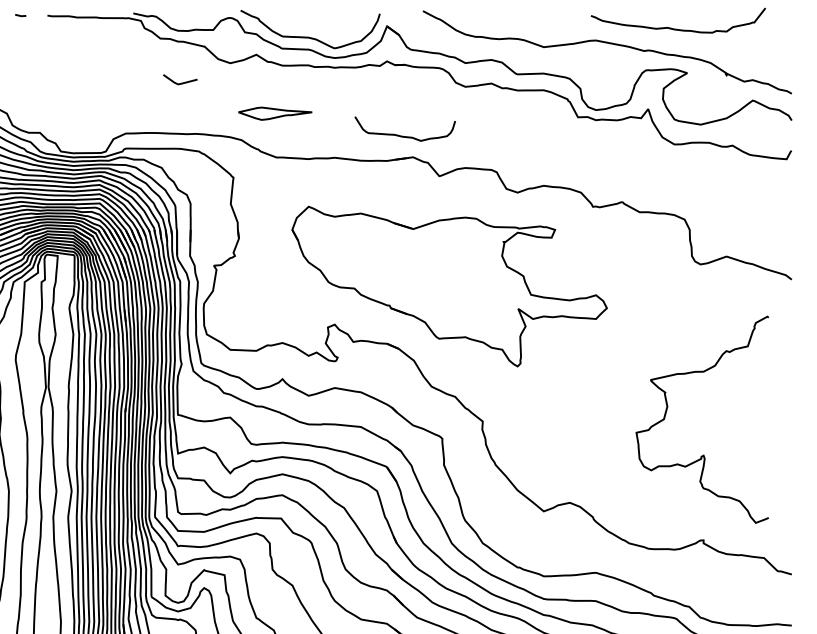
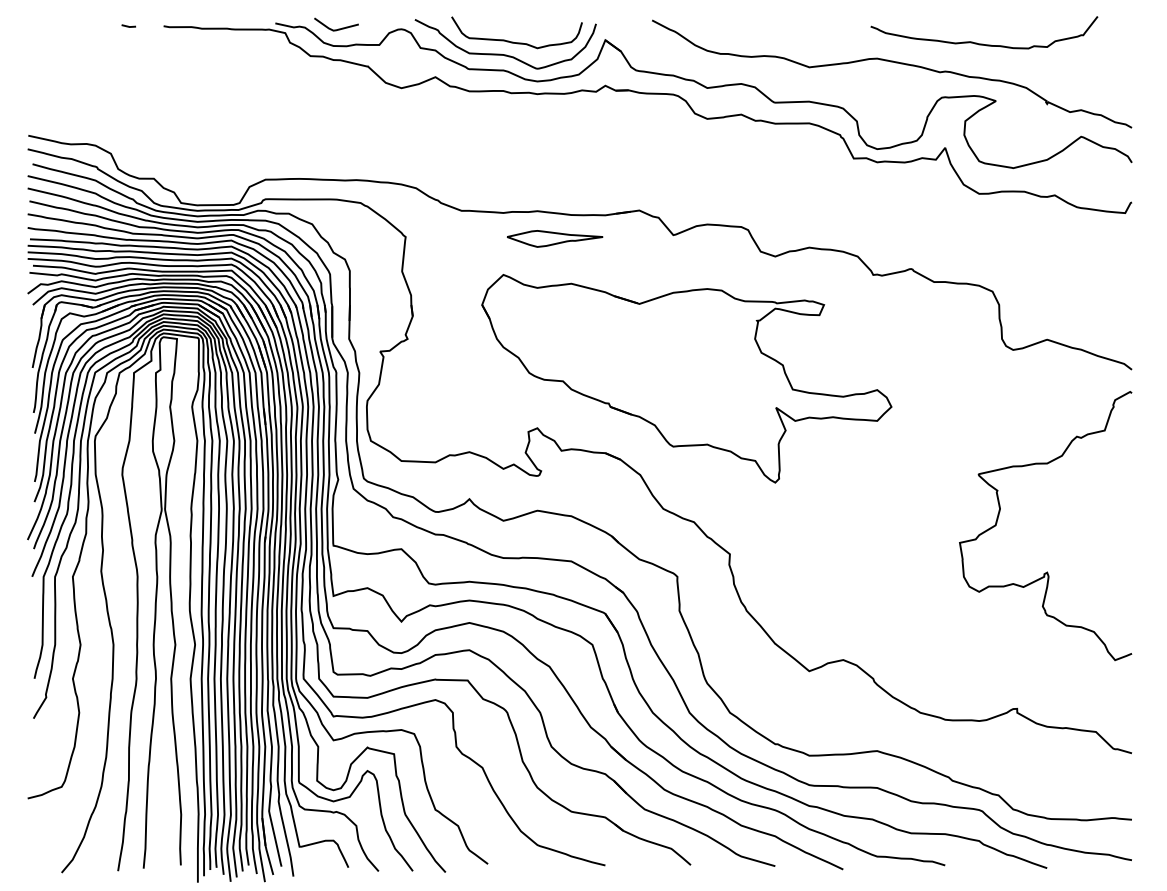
line: (181, 82) -> (338, 28), moved
part: (275, 113) -> (555, 238), moved
curve: (402, 135) -> (513, 41), moved
curve: (703, 454) -> (1047, 571), moved

